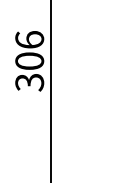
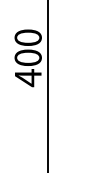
text: (28, 61) -> (27, 58), 306 -> 400

